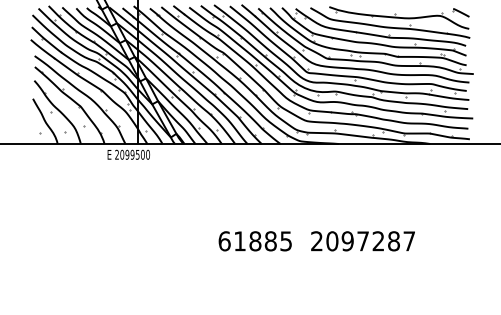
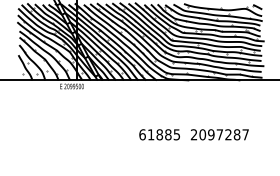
text: (315, 240) -> (193, 134), moved

